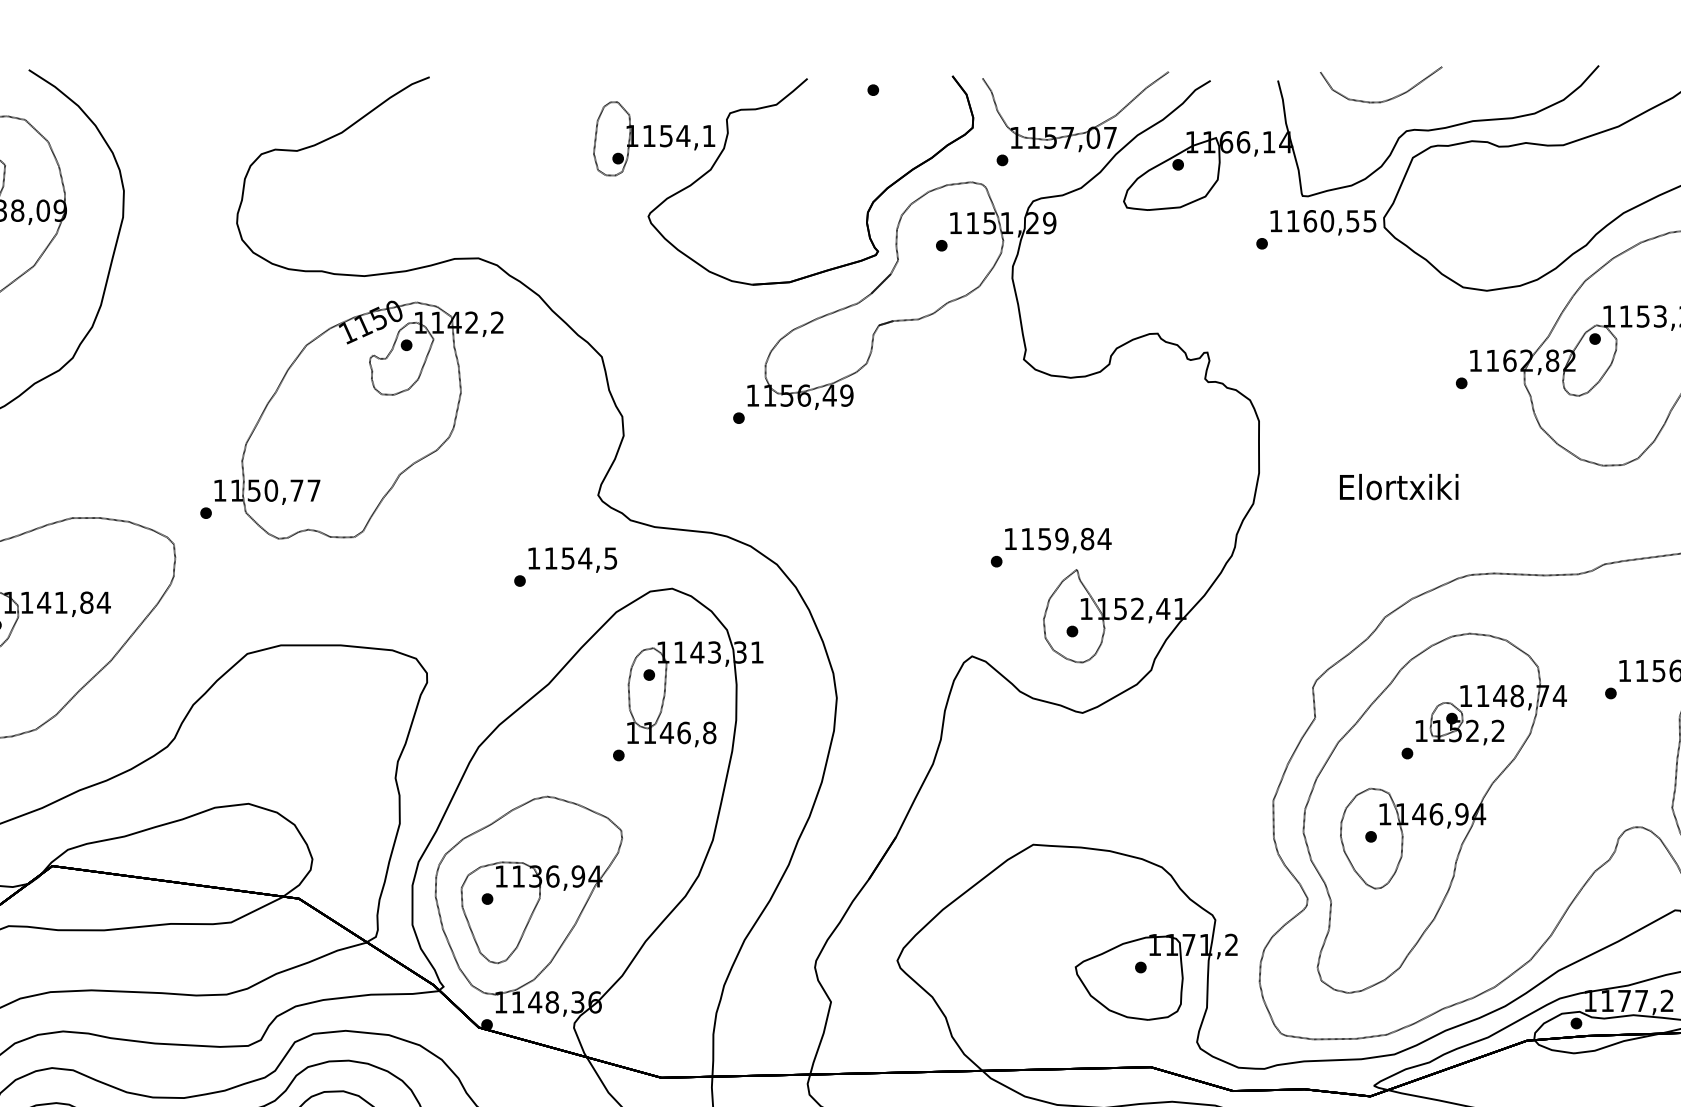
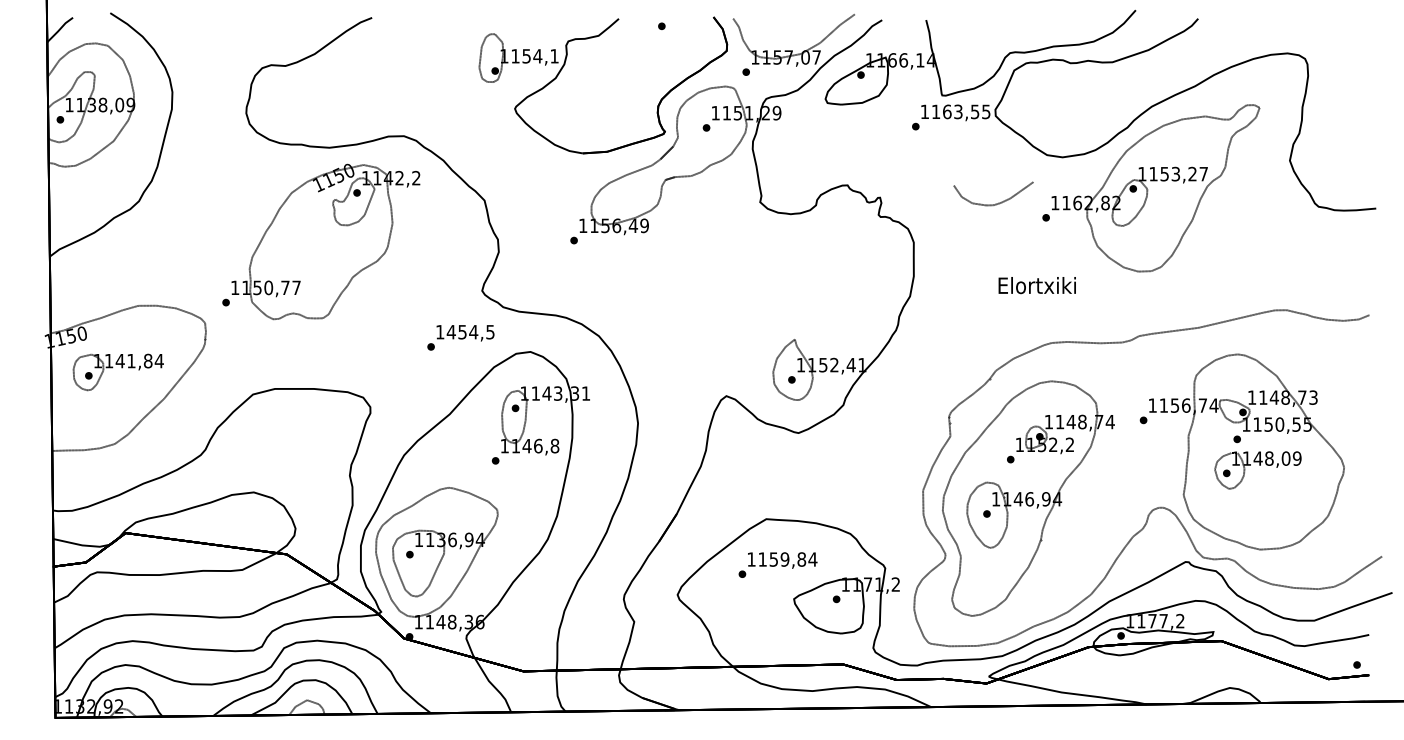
part: (1384, 99) -> (995, 203), moved
text: (1327, 220) -> (958, 111), 1160,55 -> 1163,55
text: (1397, 486) -> (1036, 285), moved
text: (1050, 546) -> (777, 564), moved
text: (549, 558) -> (450, 332), 1154,5 -> 1454,5

